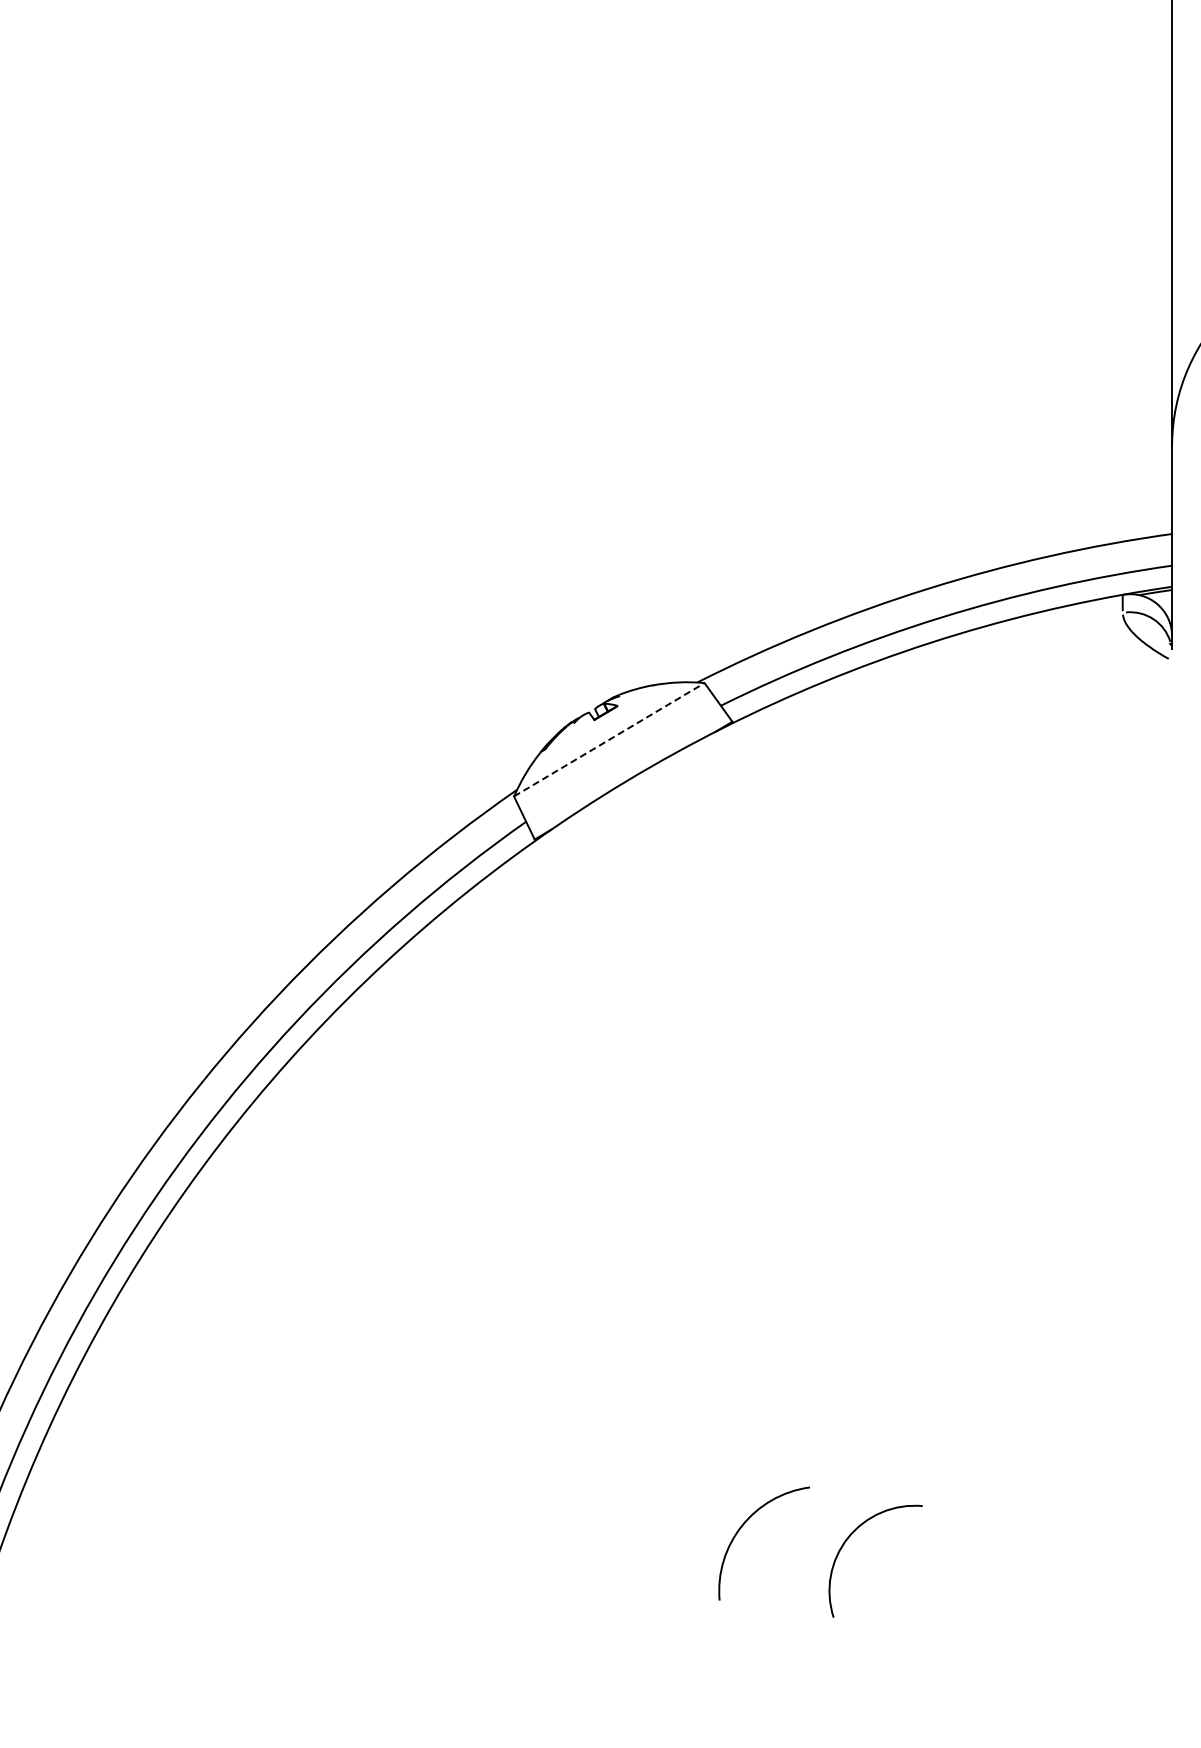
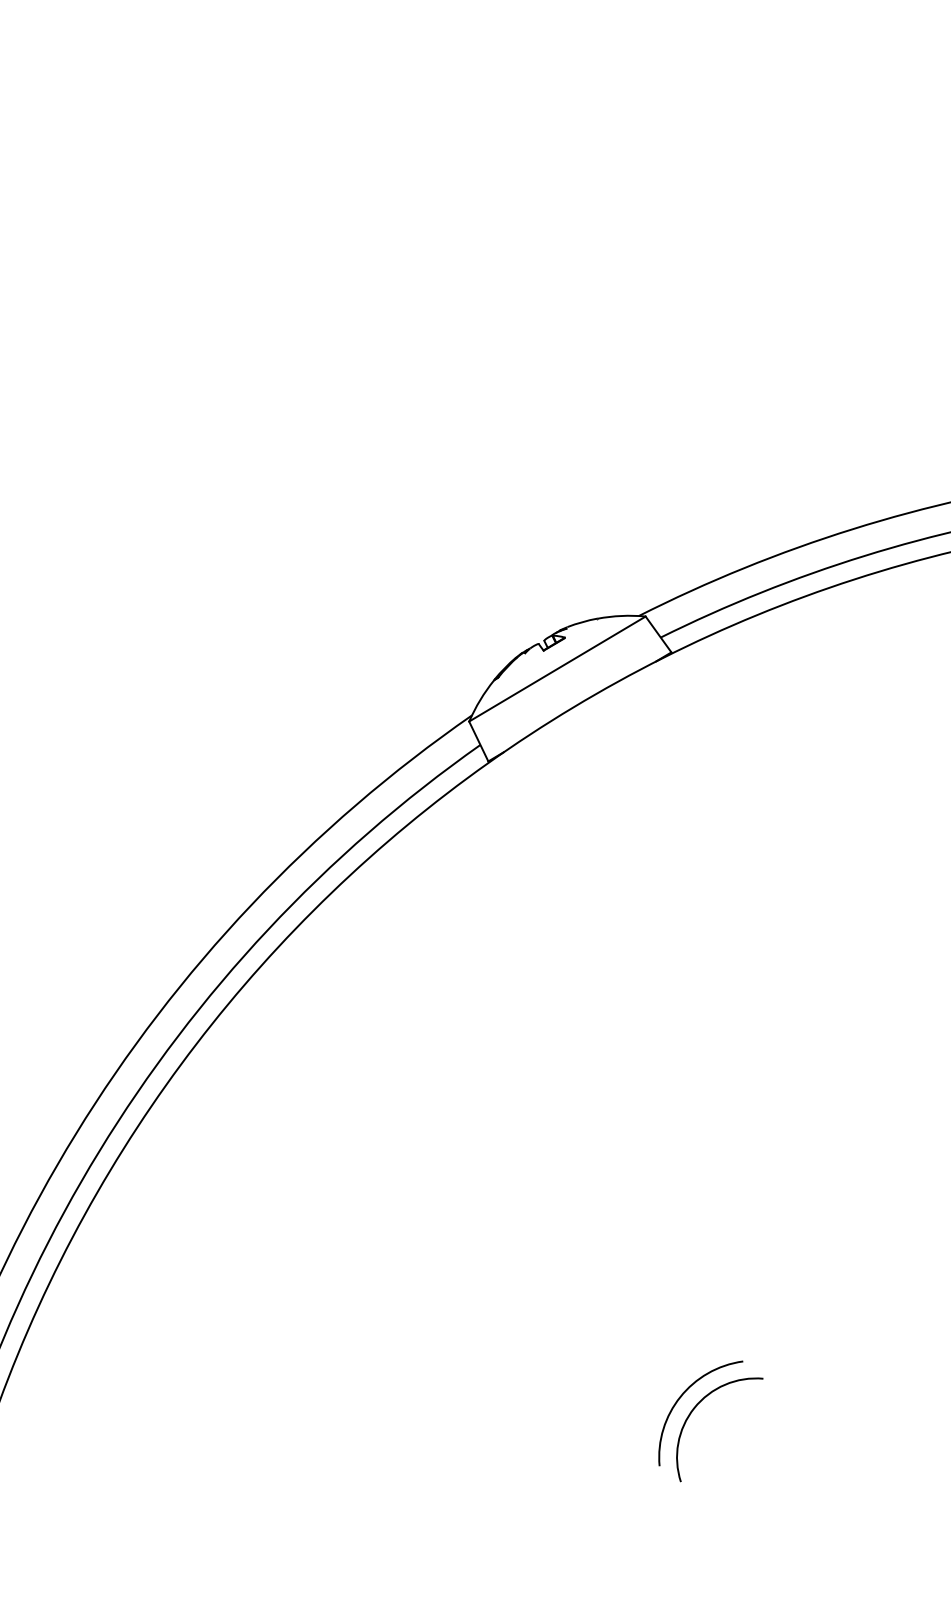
line: (609, 739) -> (557, 668), dashed -> solid
arc: (848, 1539) -> (694, 1409), moved

